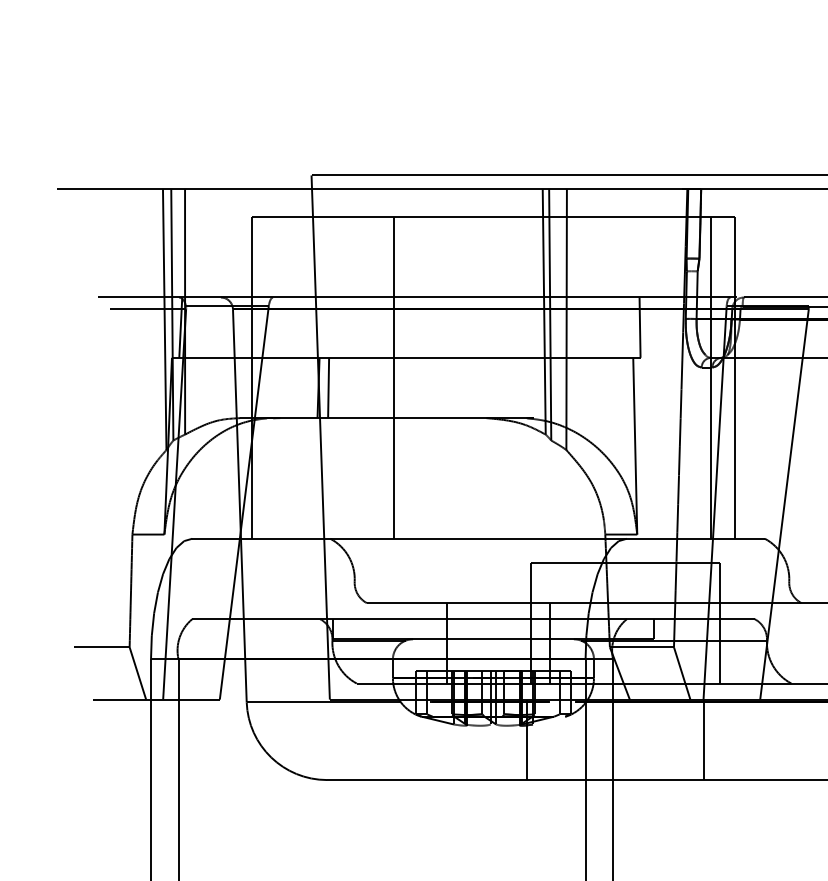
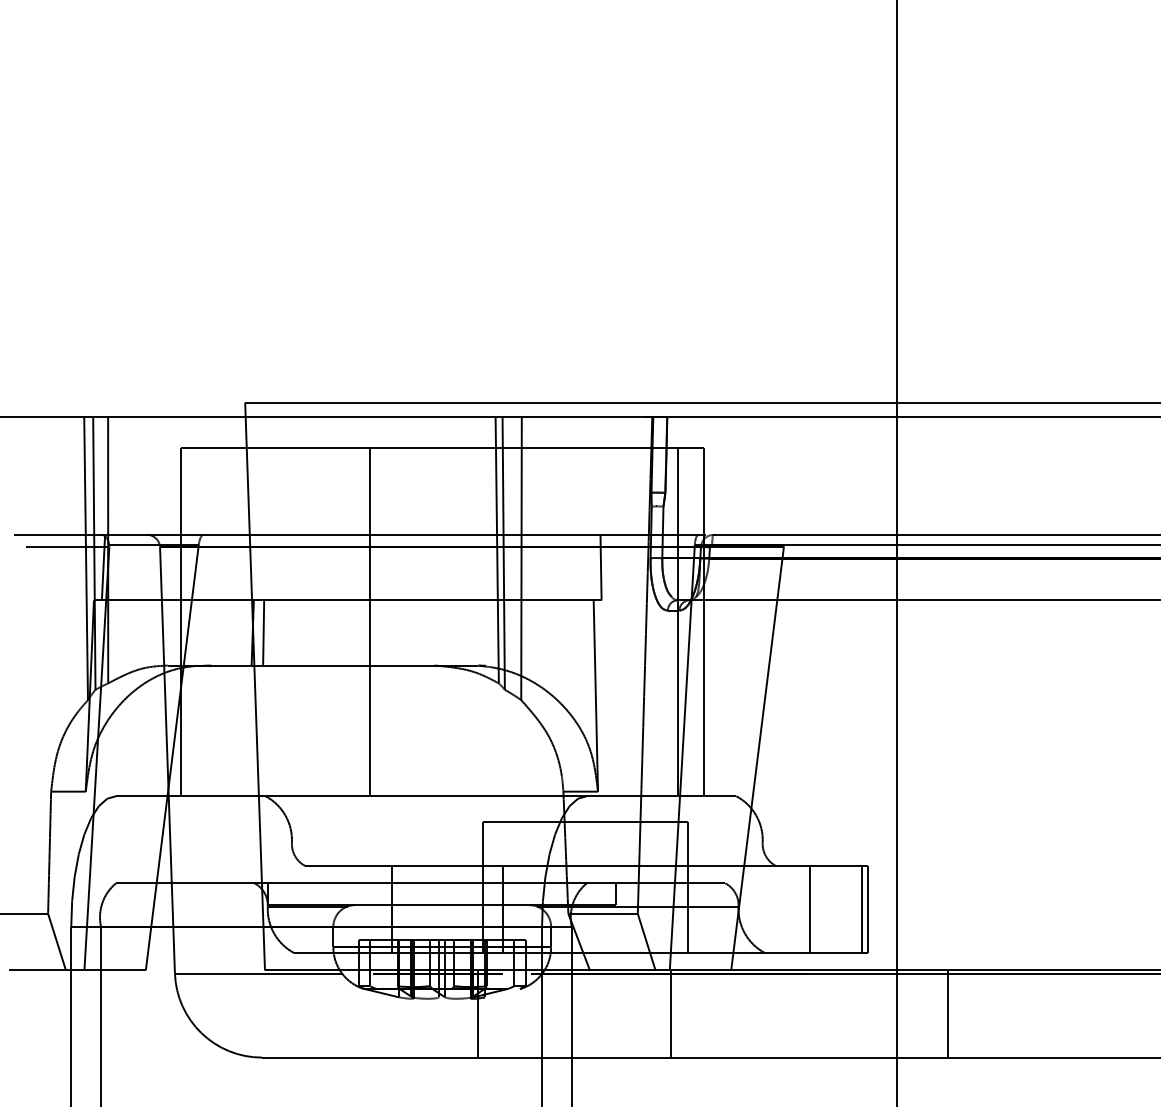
line: (394, 377) -> (370, 621), moved

